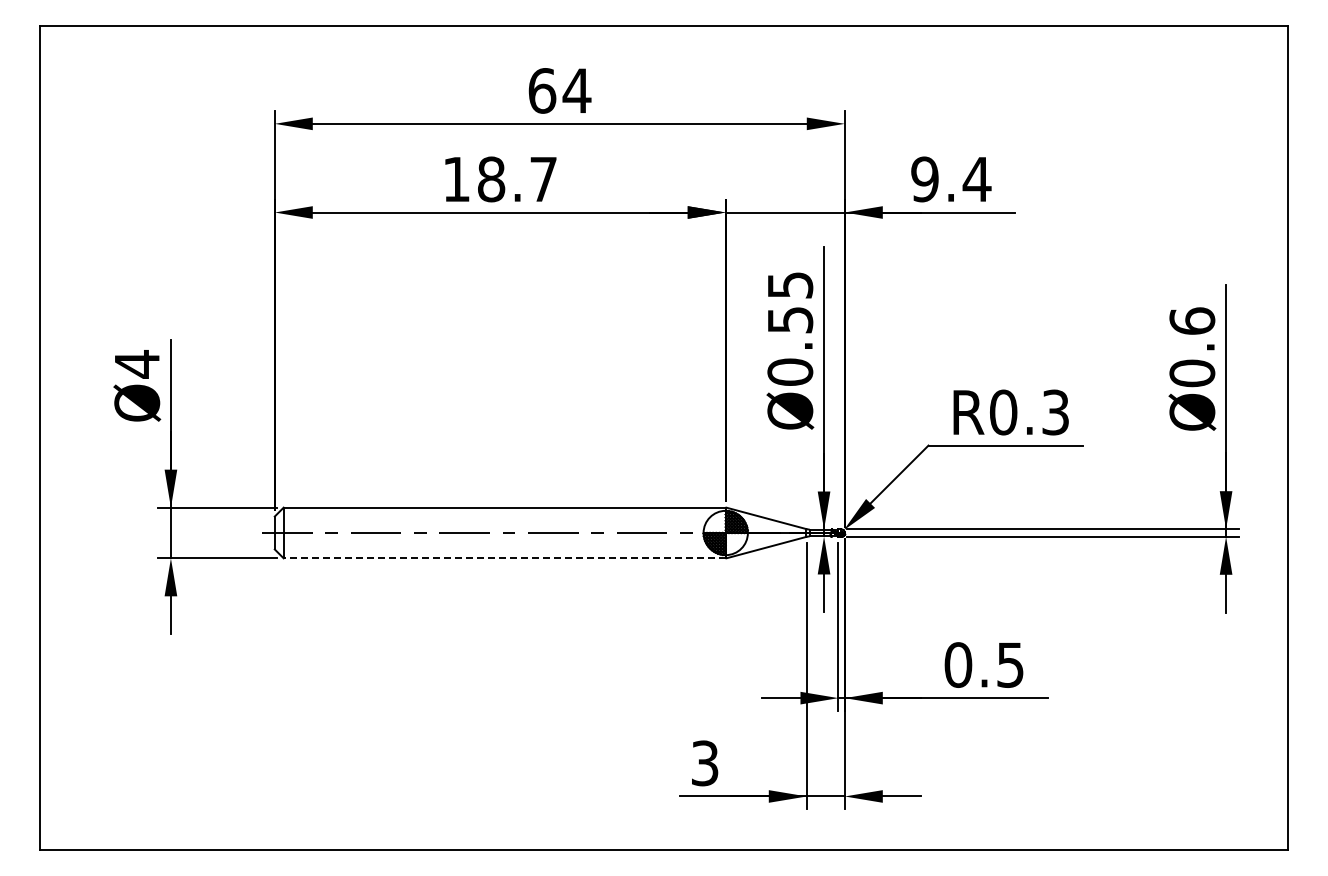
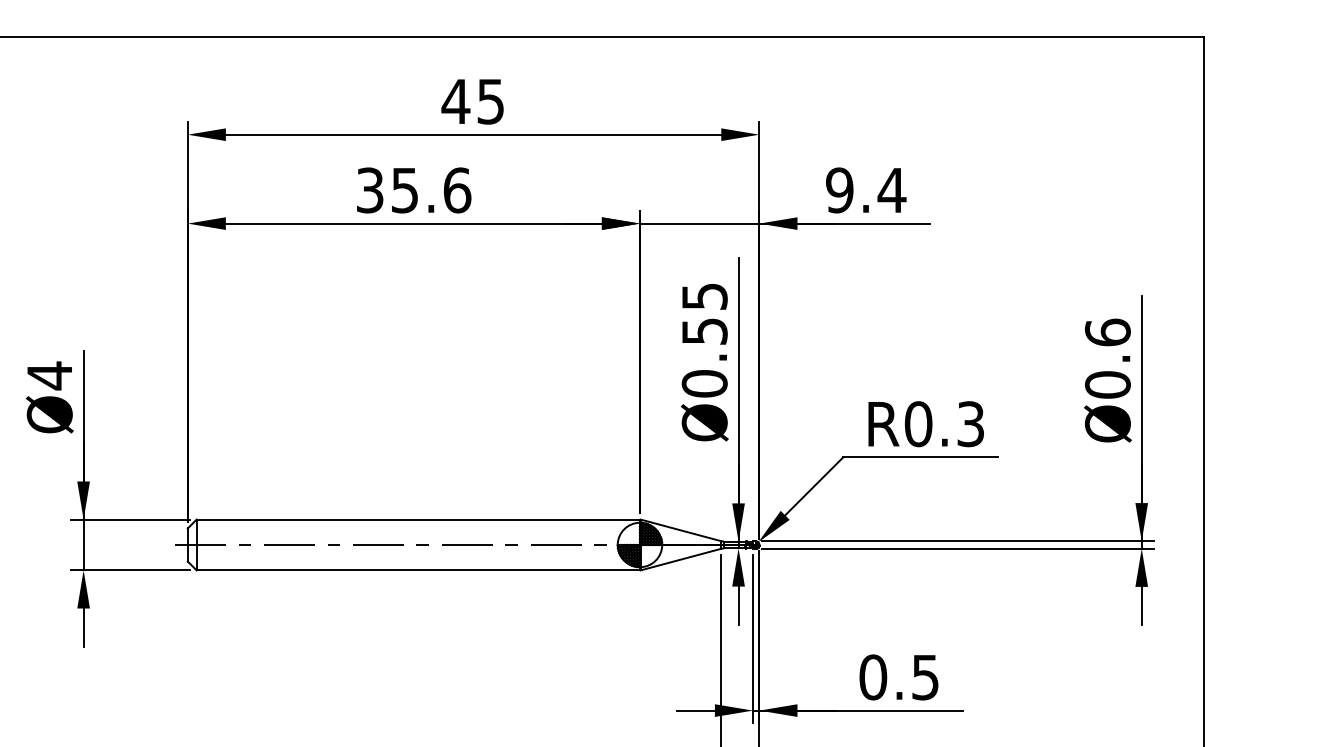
text: (559, 90) -> (473, 101), 64 -> 45
text: (500, 179) -> (414, 190), 18.7 -> 35.6
line: (504, 558) -> (418, 570), dashed -> solid

